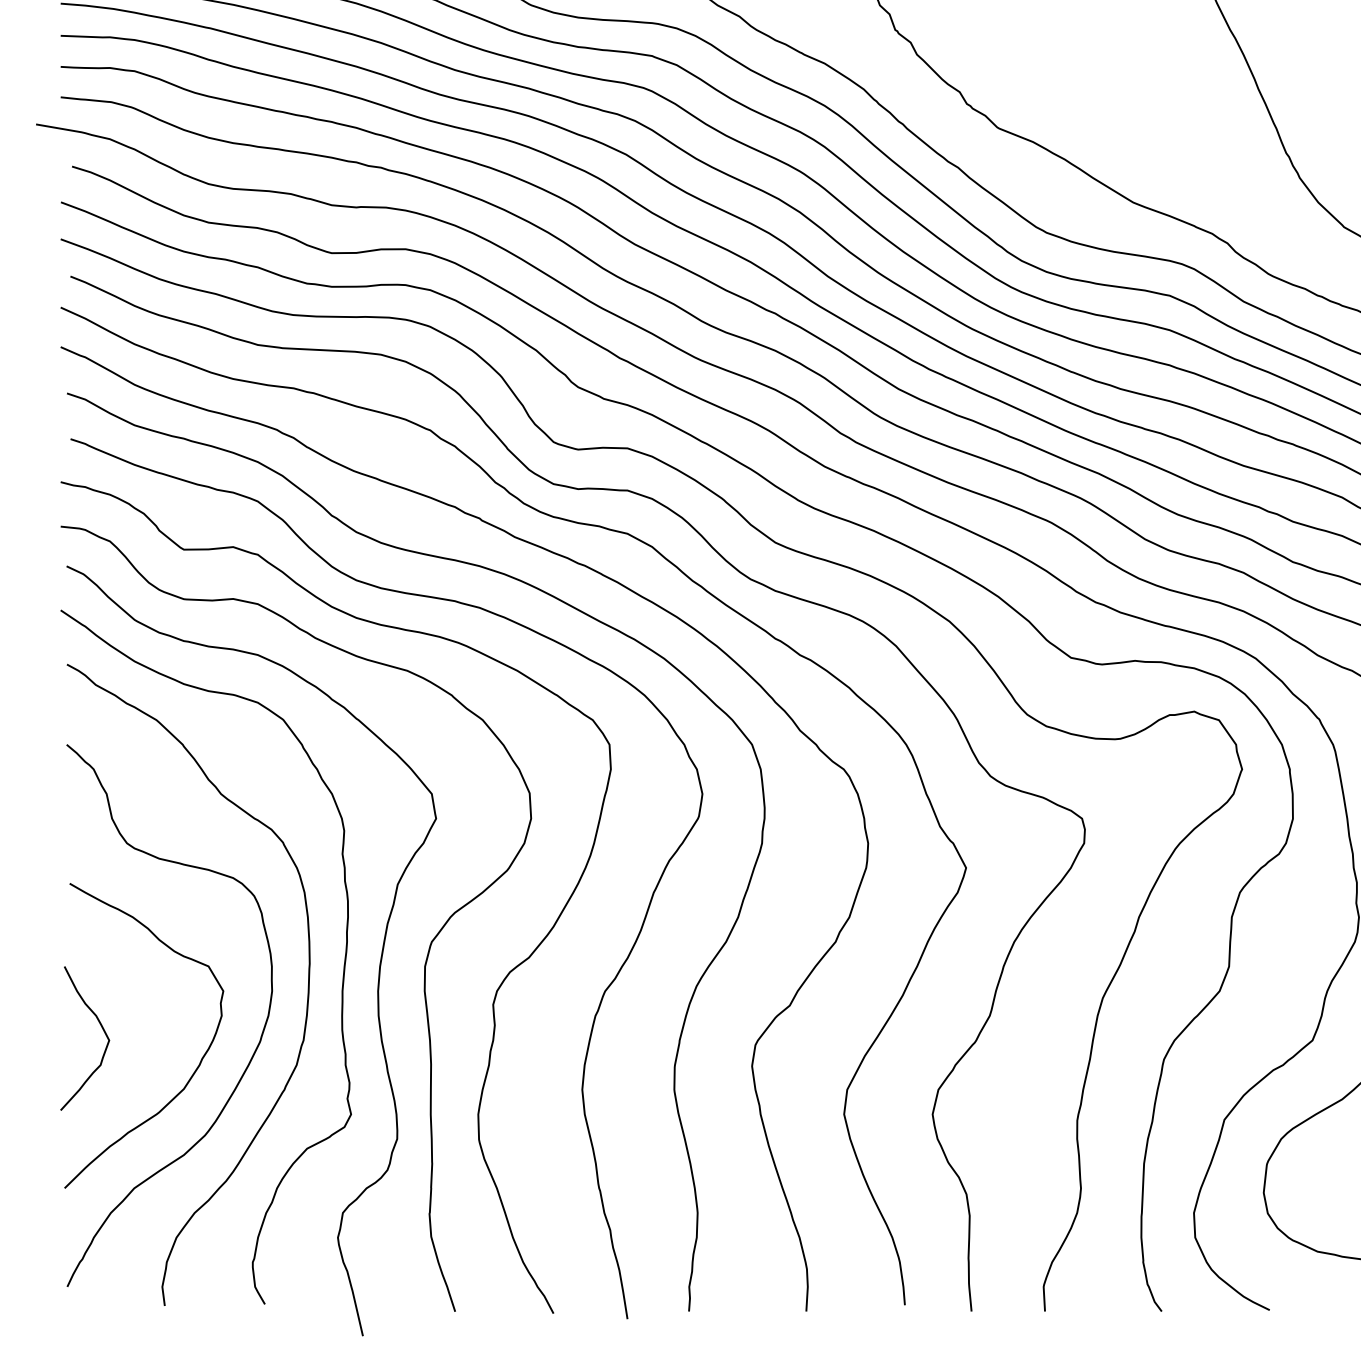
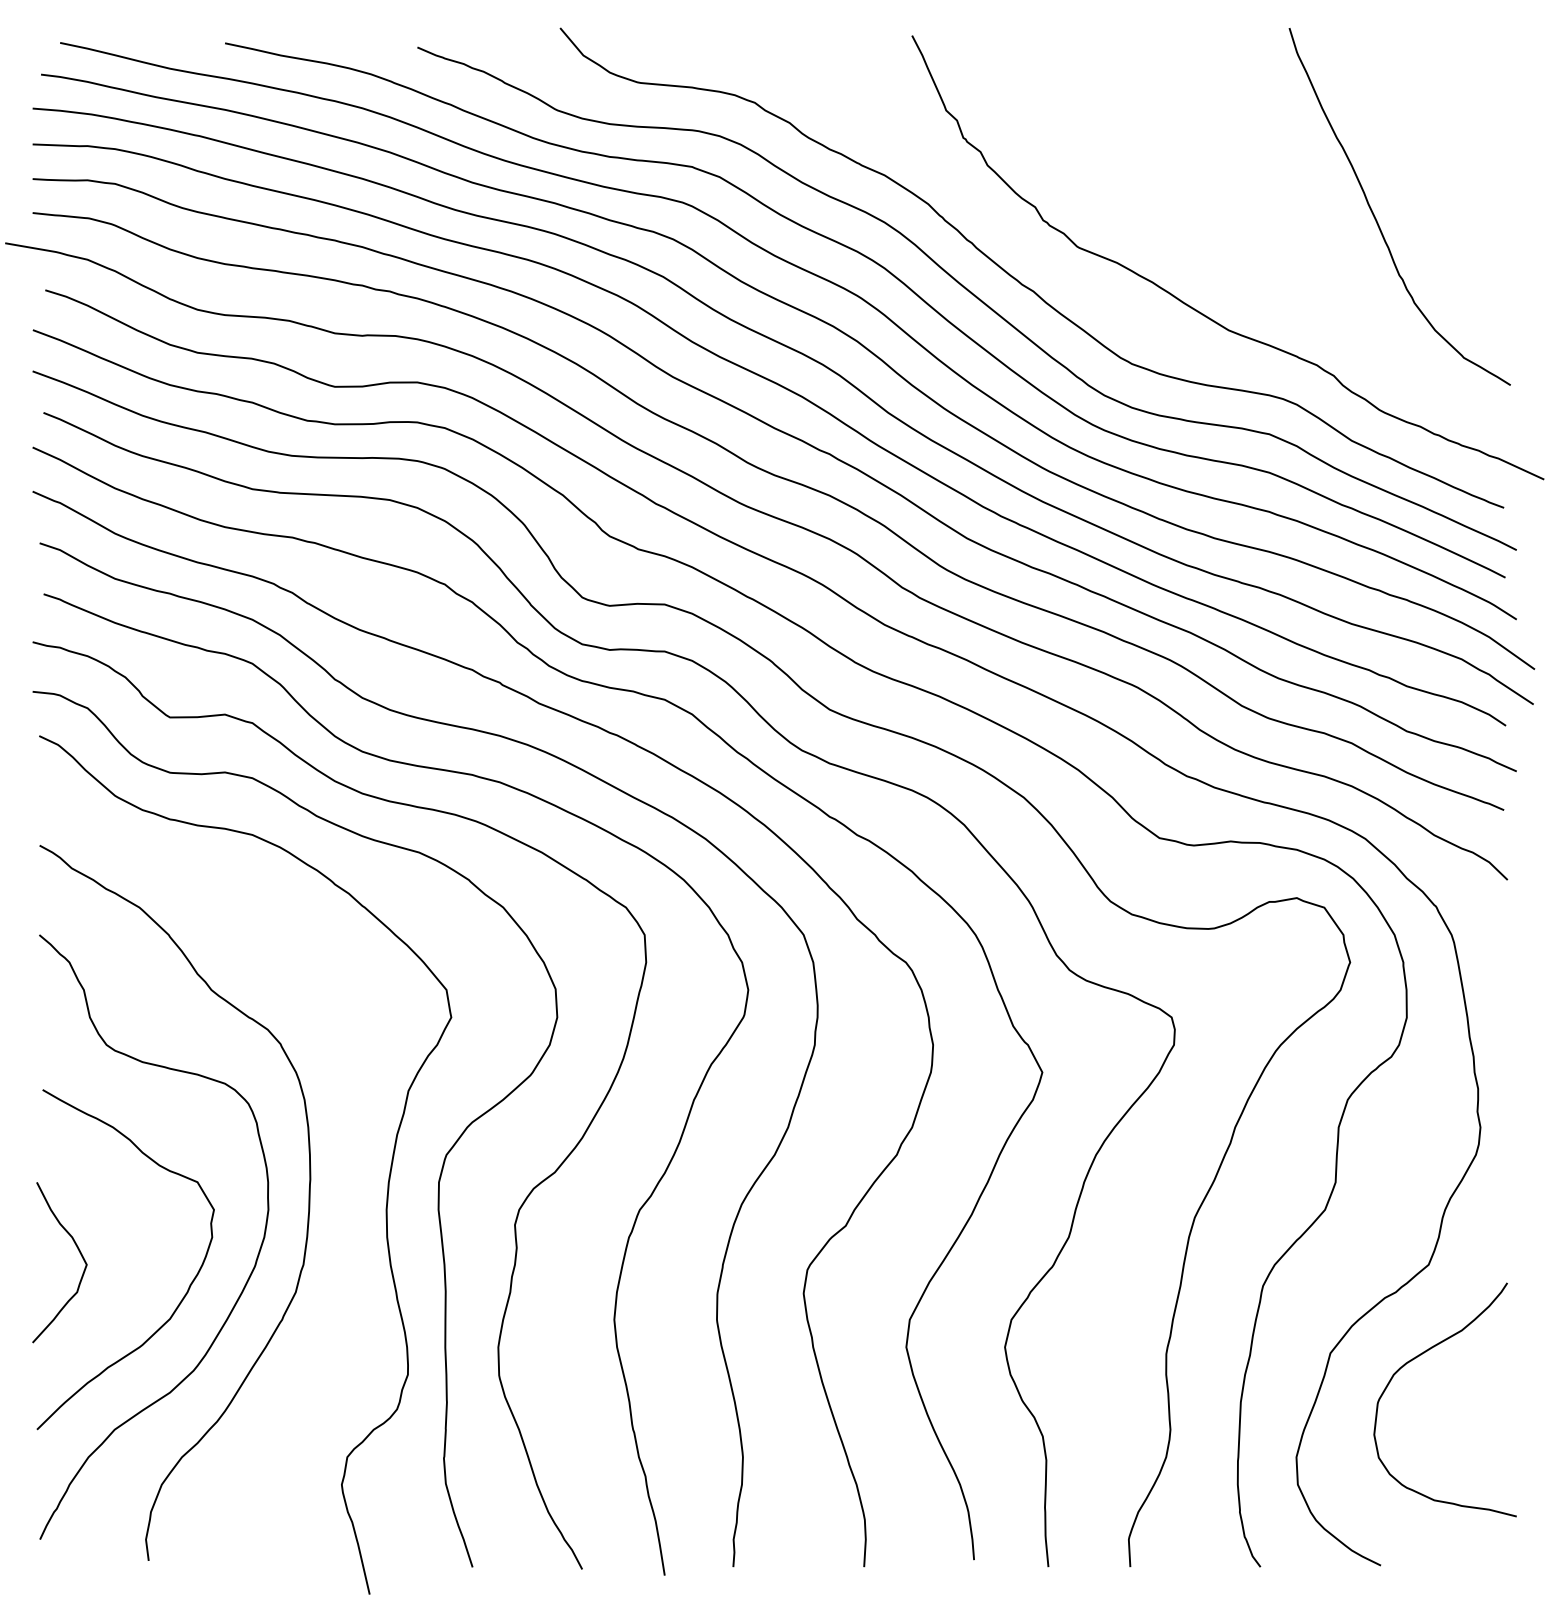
curve: (343, 971) -> (347, 1187), removed

